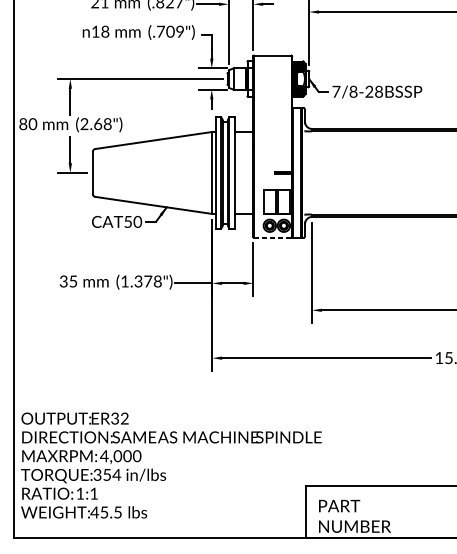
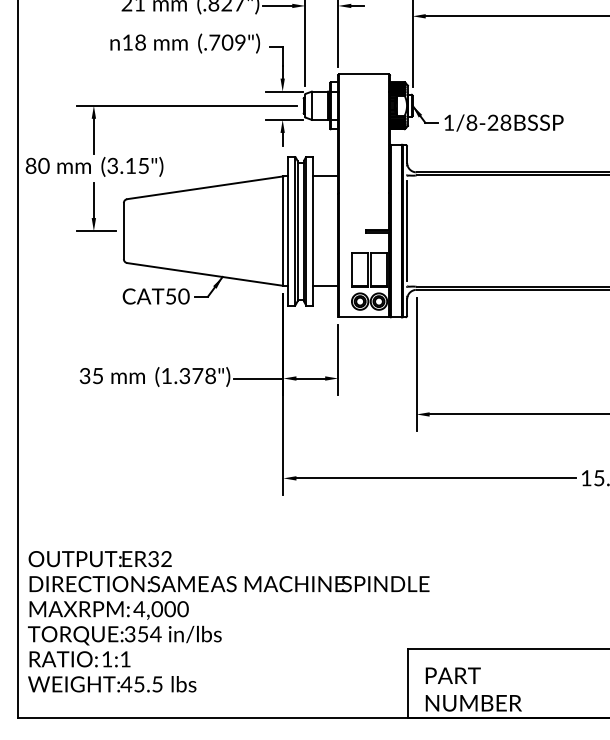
text: (335, 91) -> (448, 122), 7/8-28 -> 1/8-28
text: (96, 123) -> (128, 165), (2.68") -> (3.15")
line: (305, 172) -> (407, 230), added
line: (272, 237) -> (363, 317), dashed -> solid

